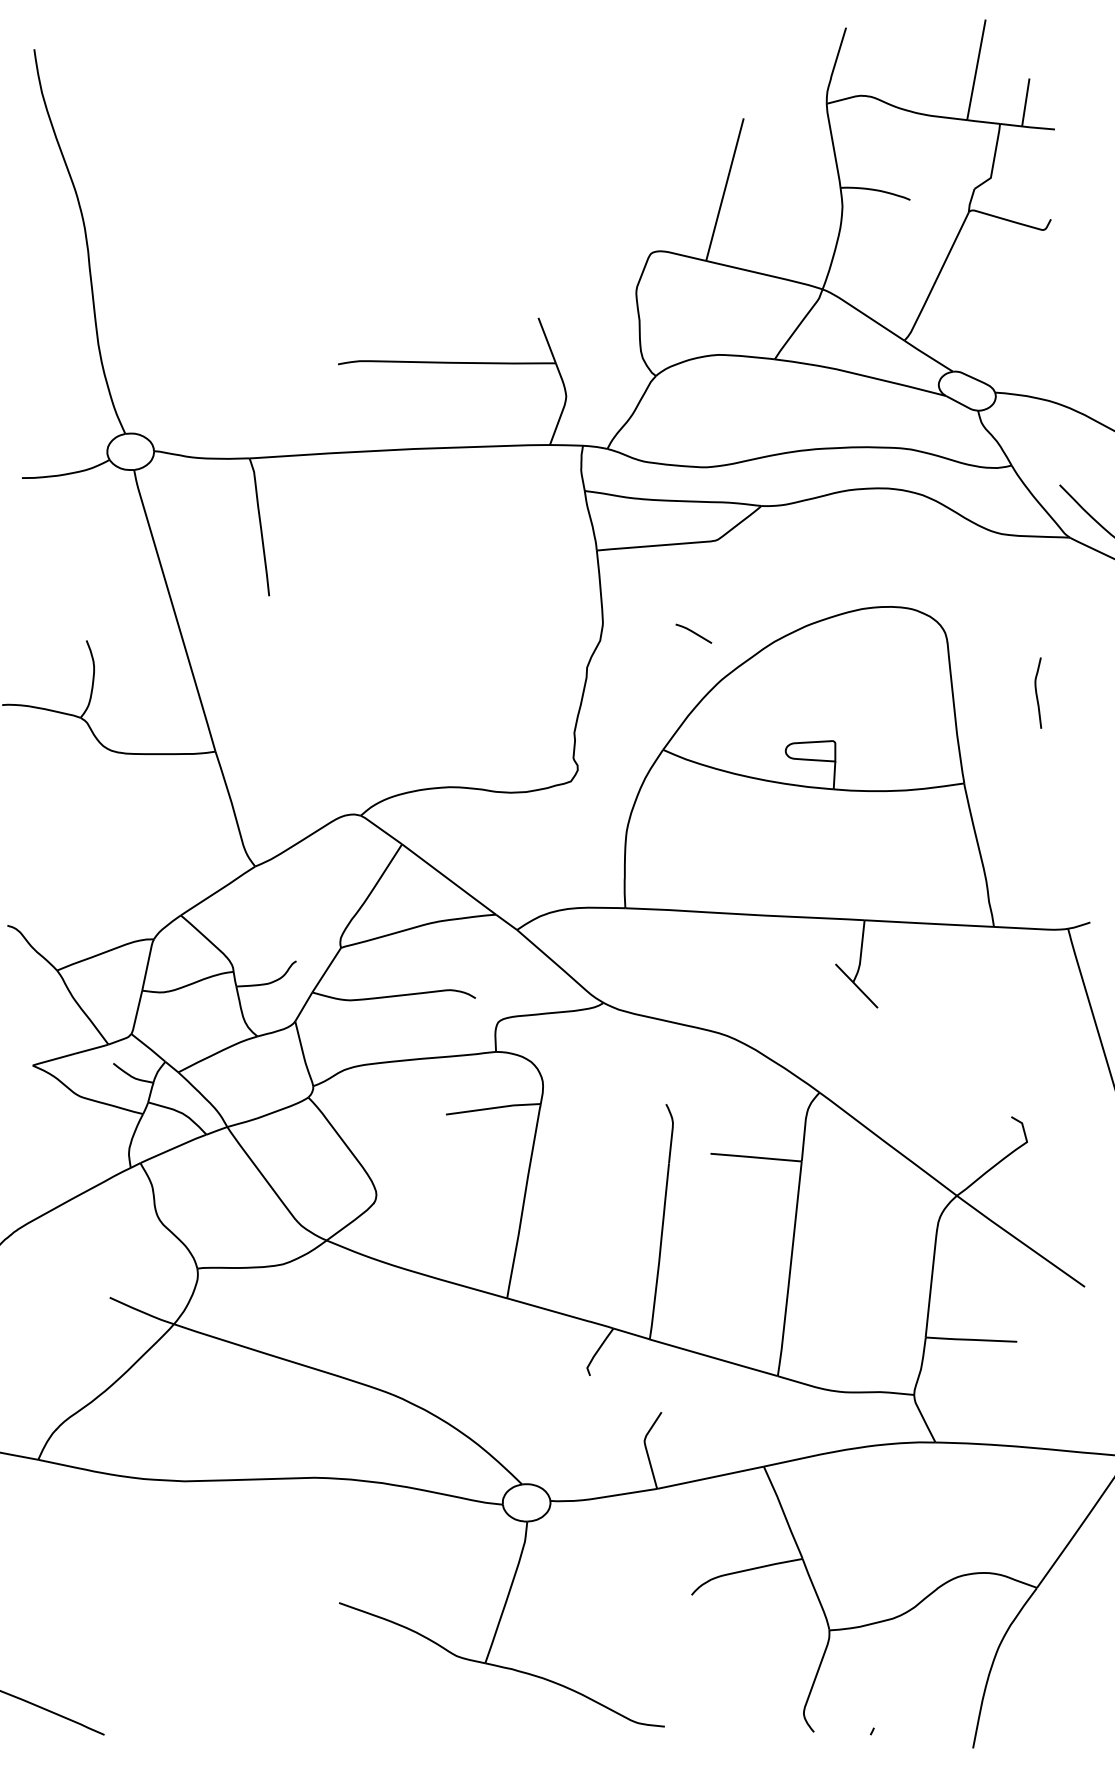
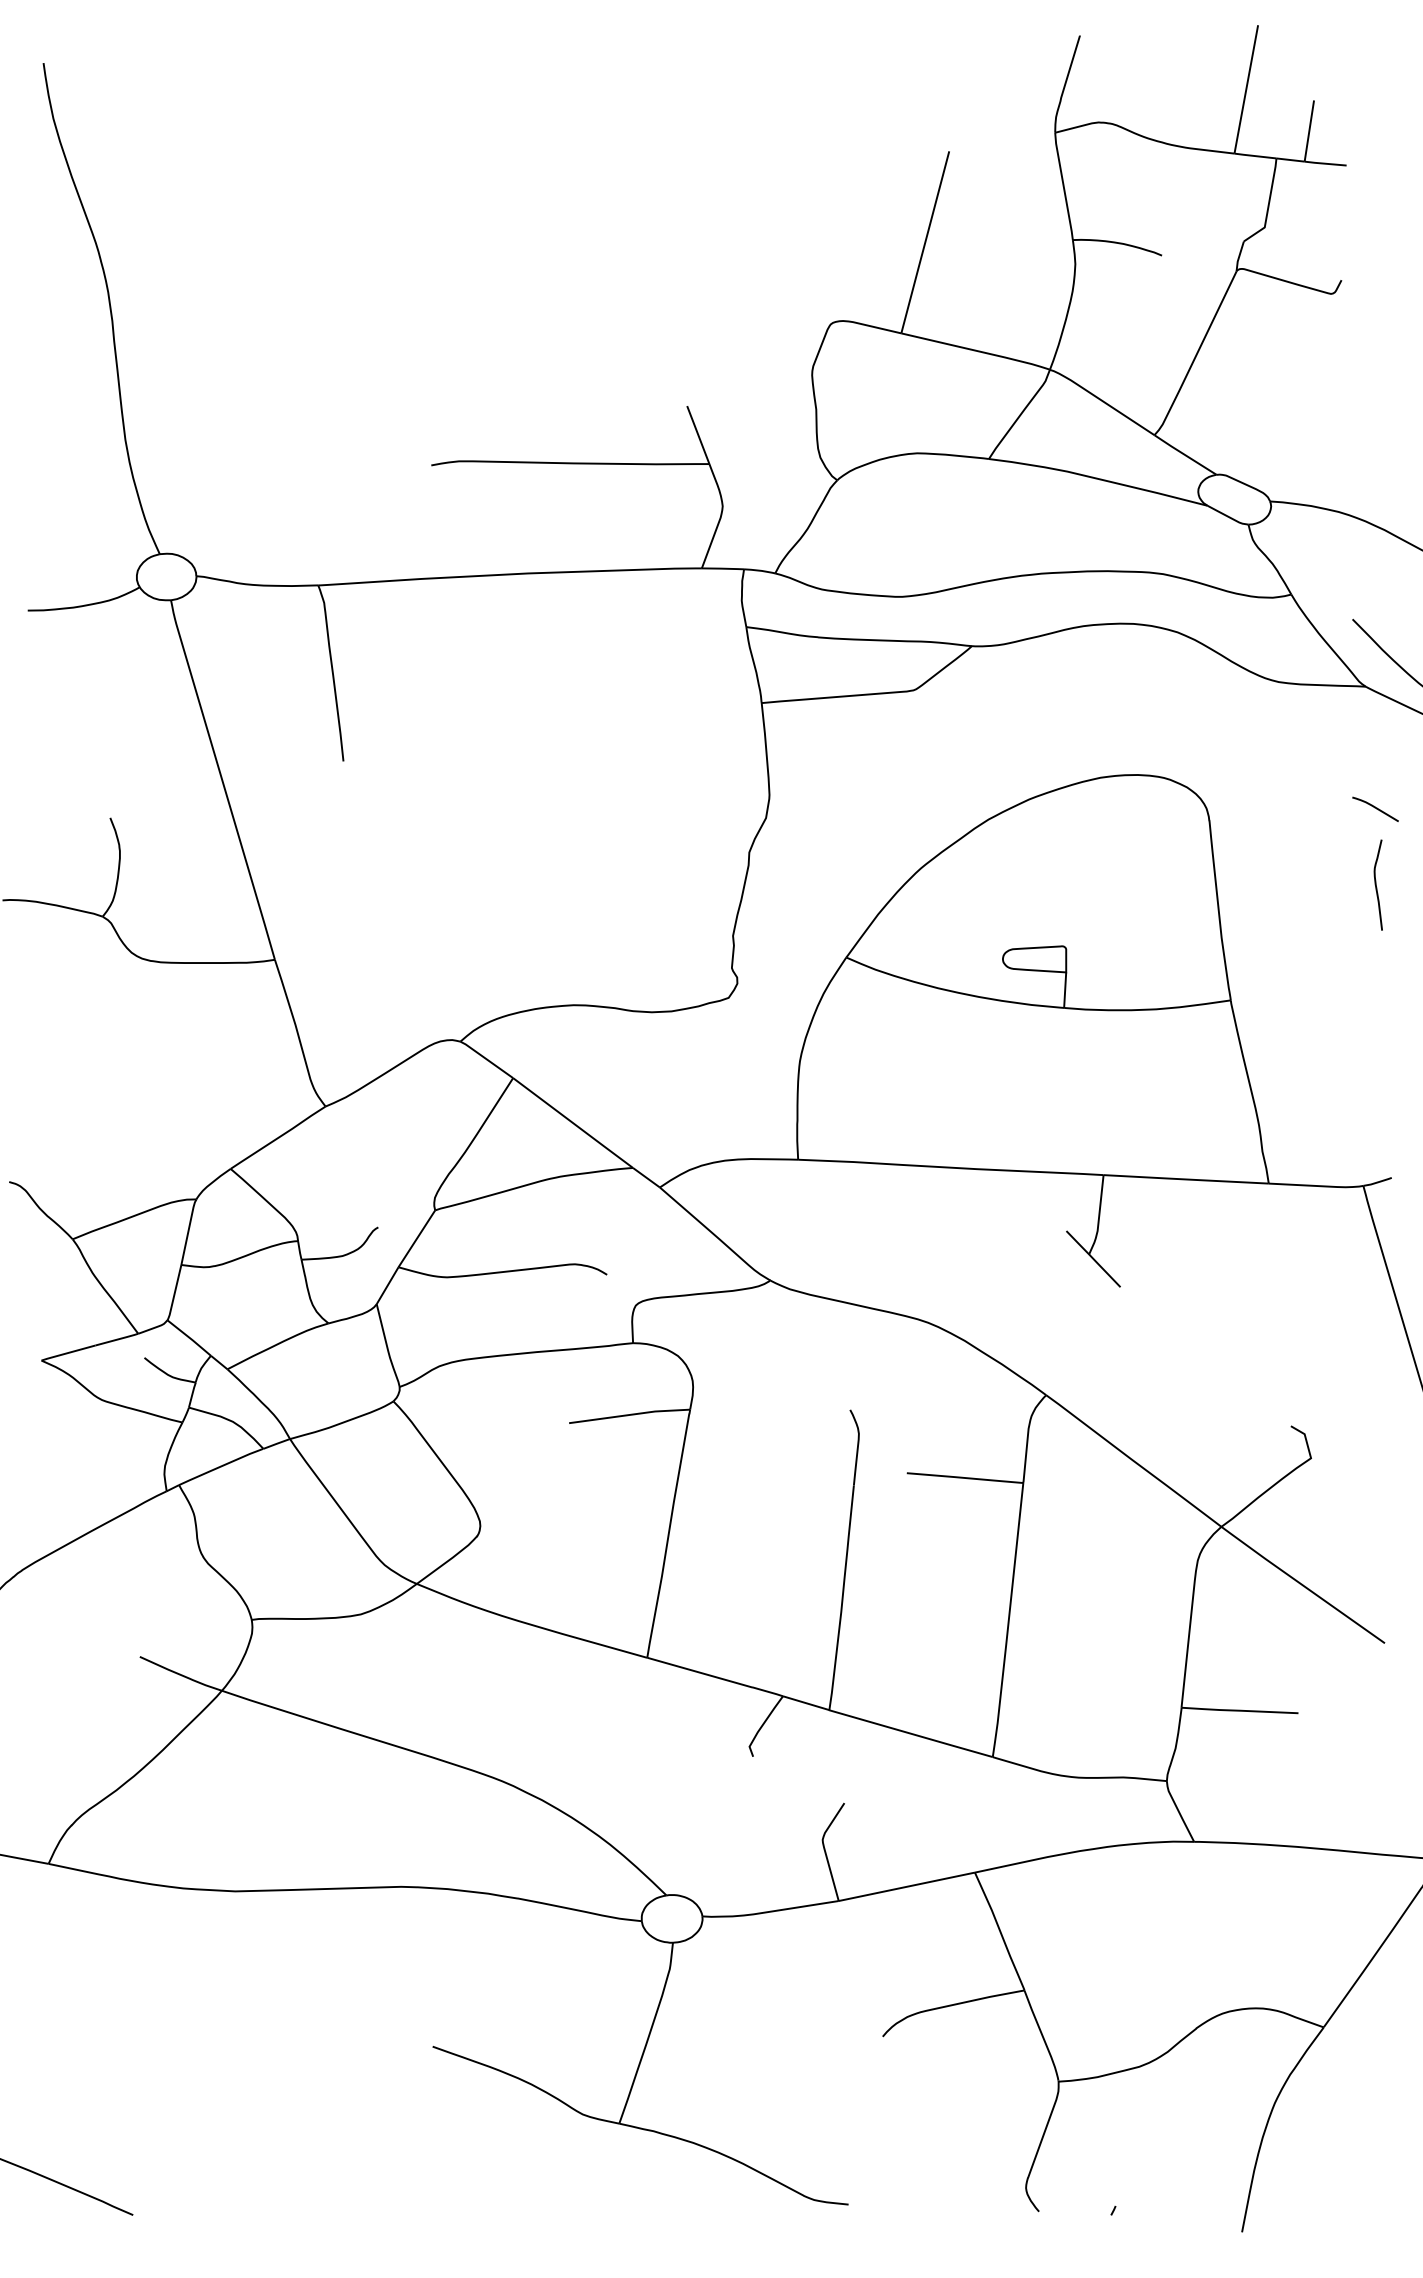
curve: (693, 633) -> (1375, 808), moved
curve: (1036, 692) -> (1376, 884), moved

